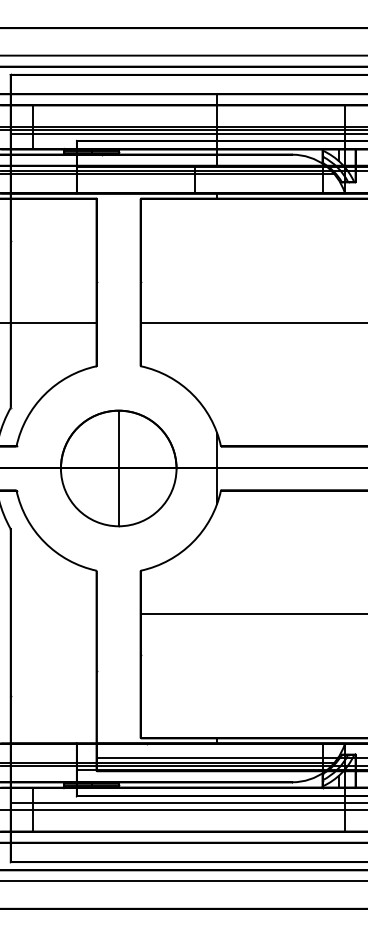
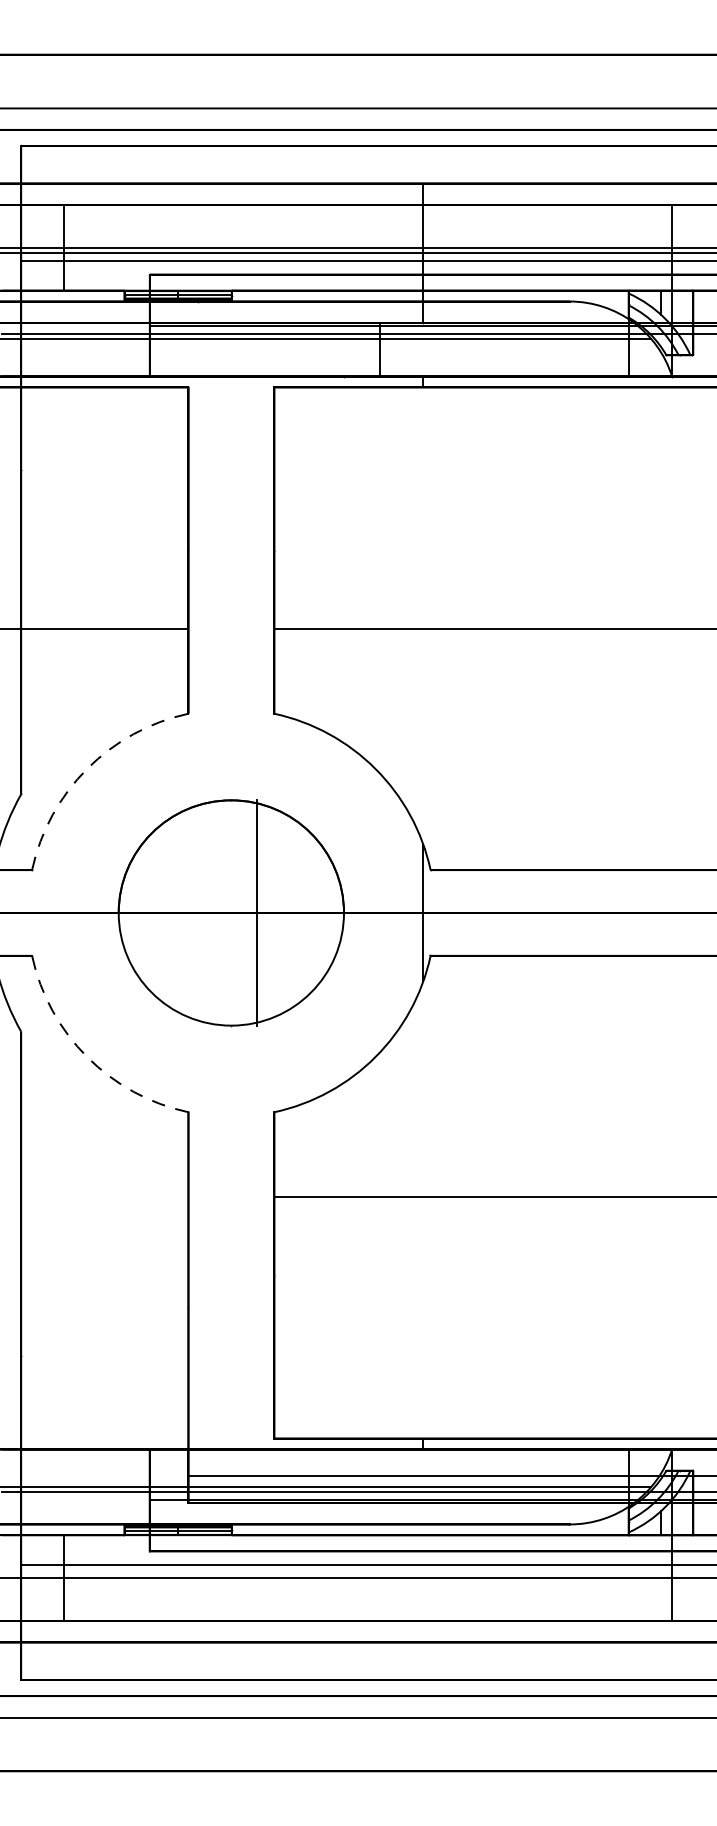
arc: (44, 394) -> (86, 768), solid -> dashed
line: (118, 468) -> (256, 913), moved
arc: (44, 542) -> (86, 1057), solid -> dashed

